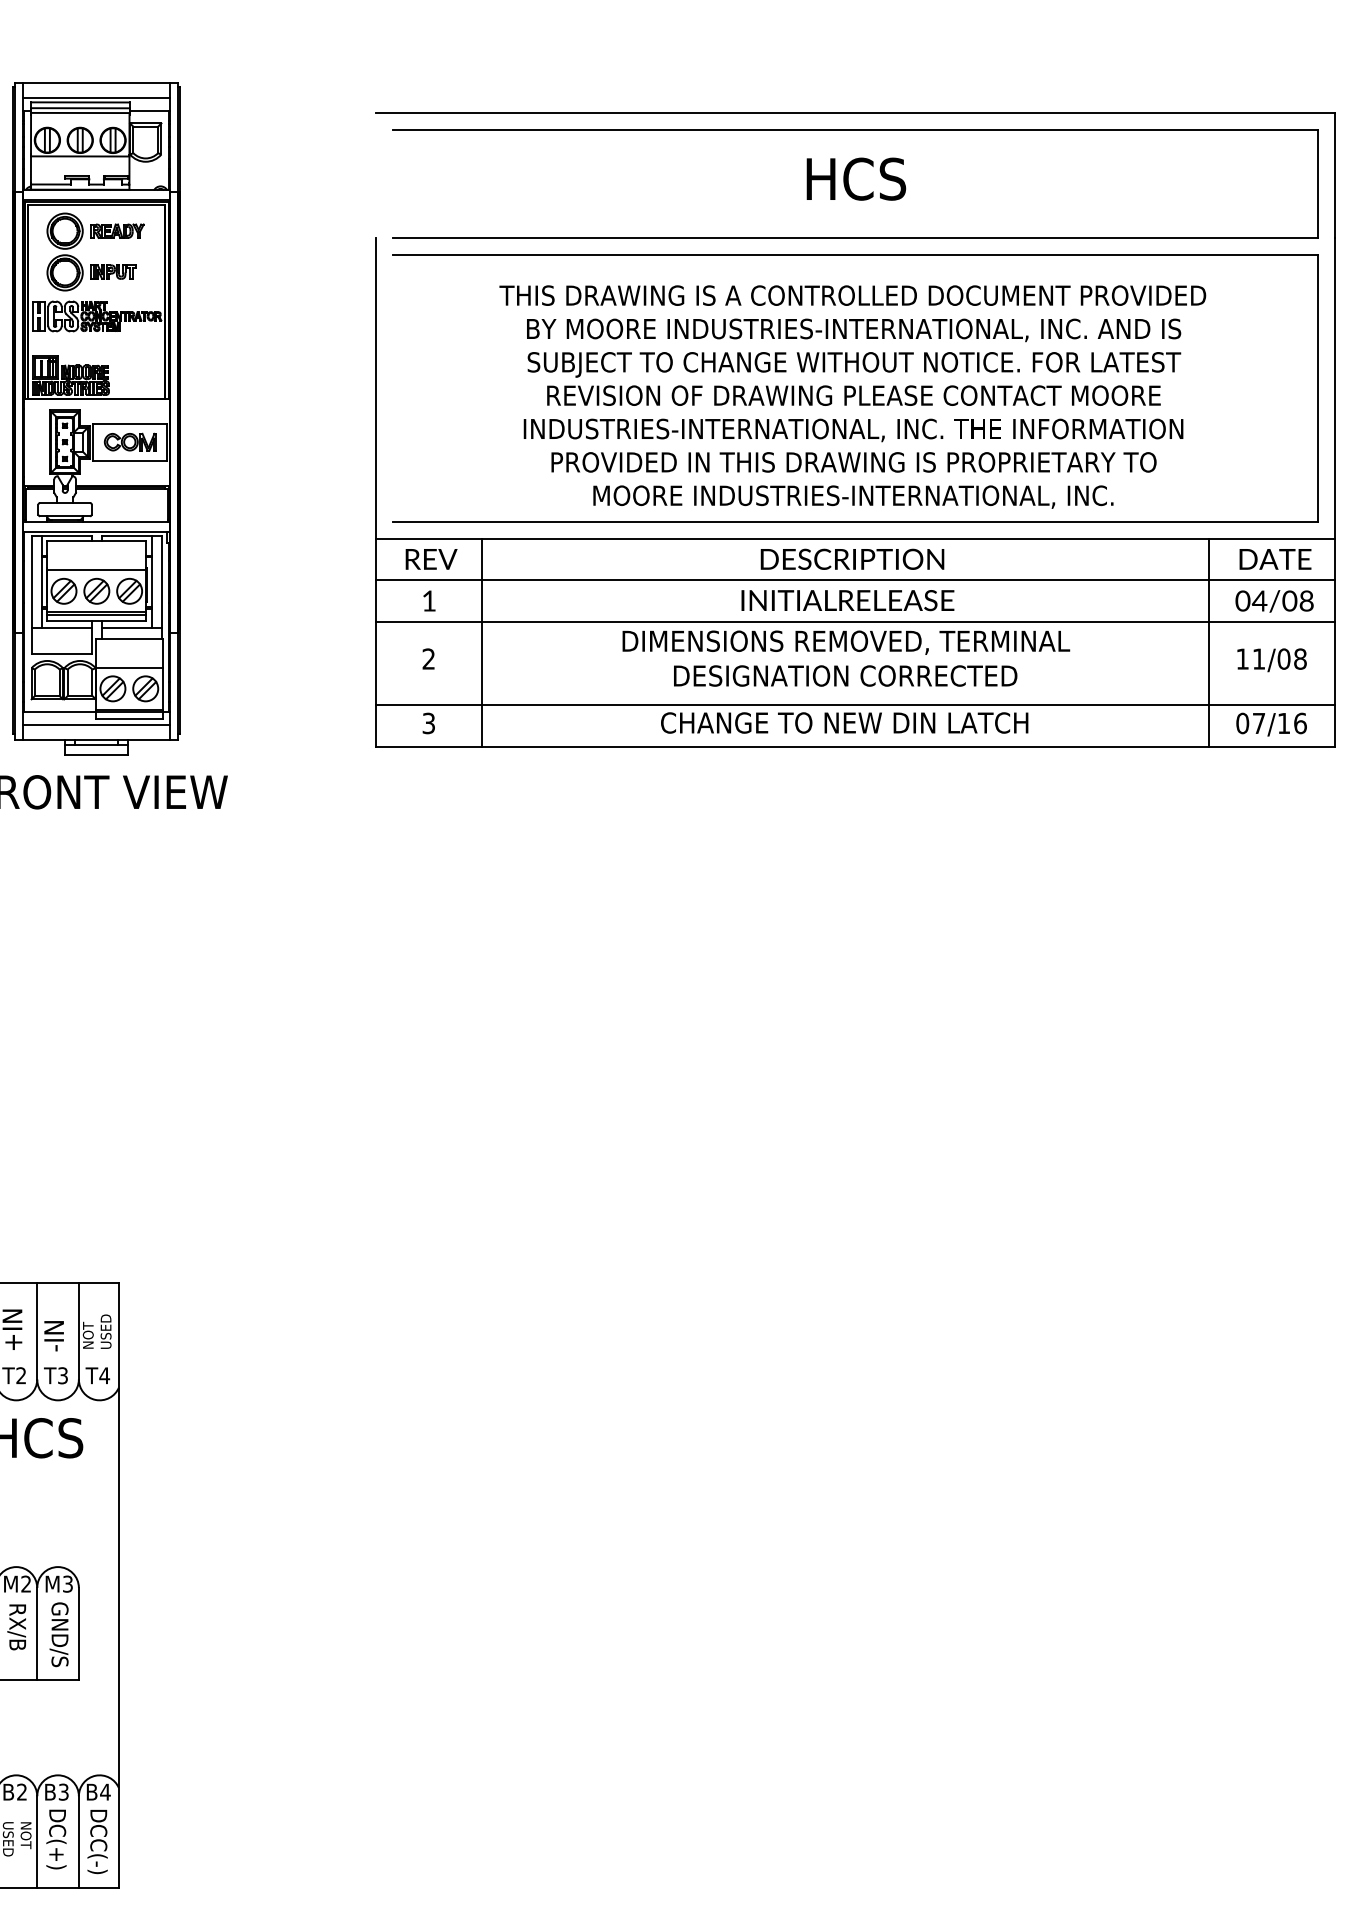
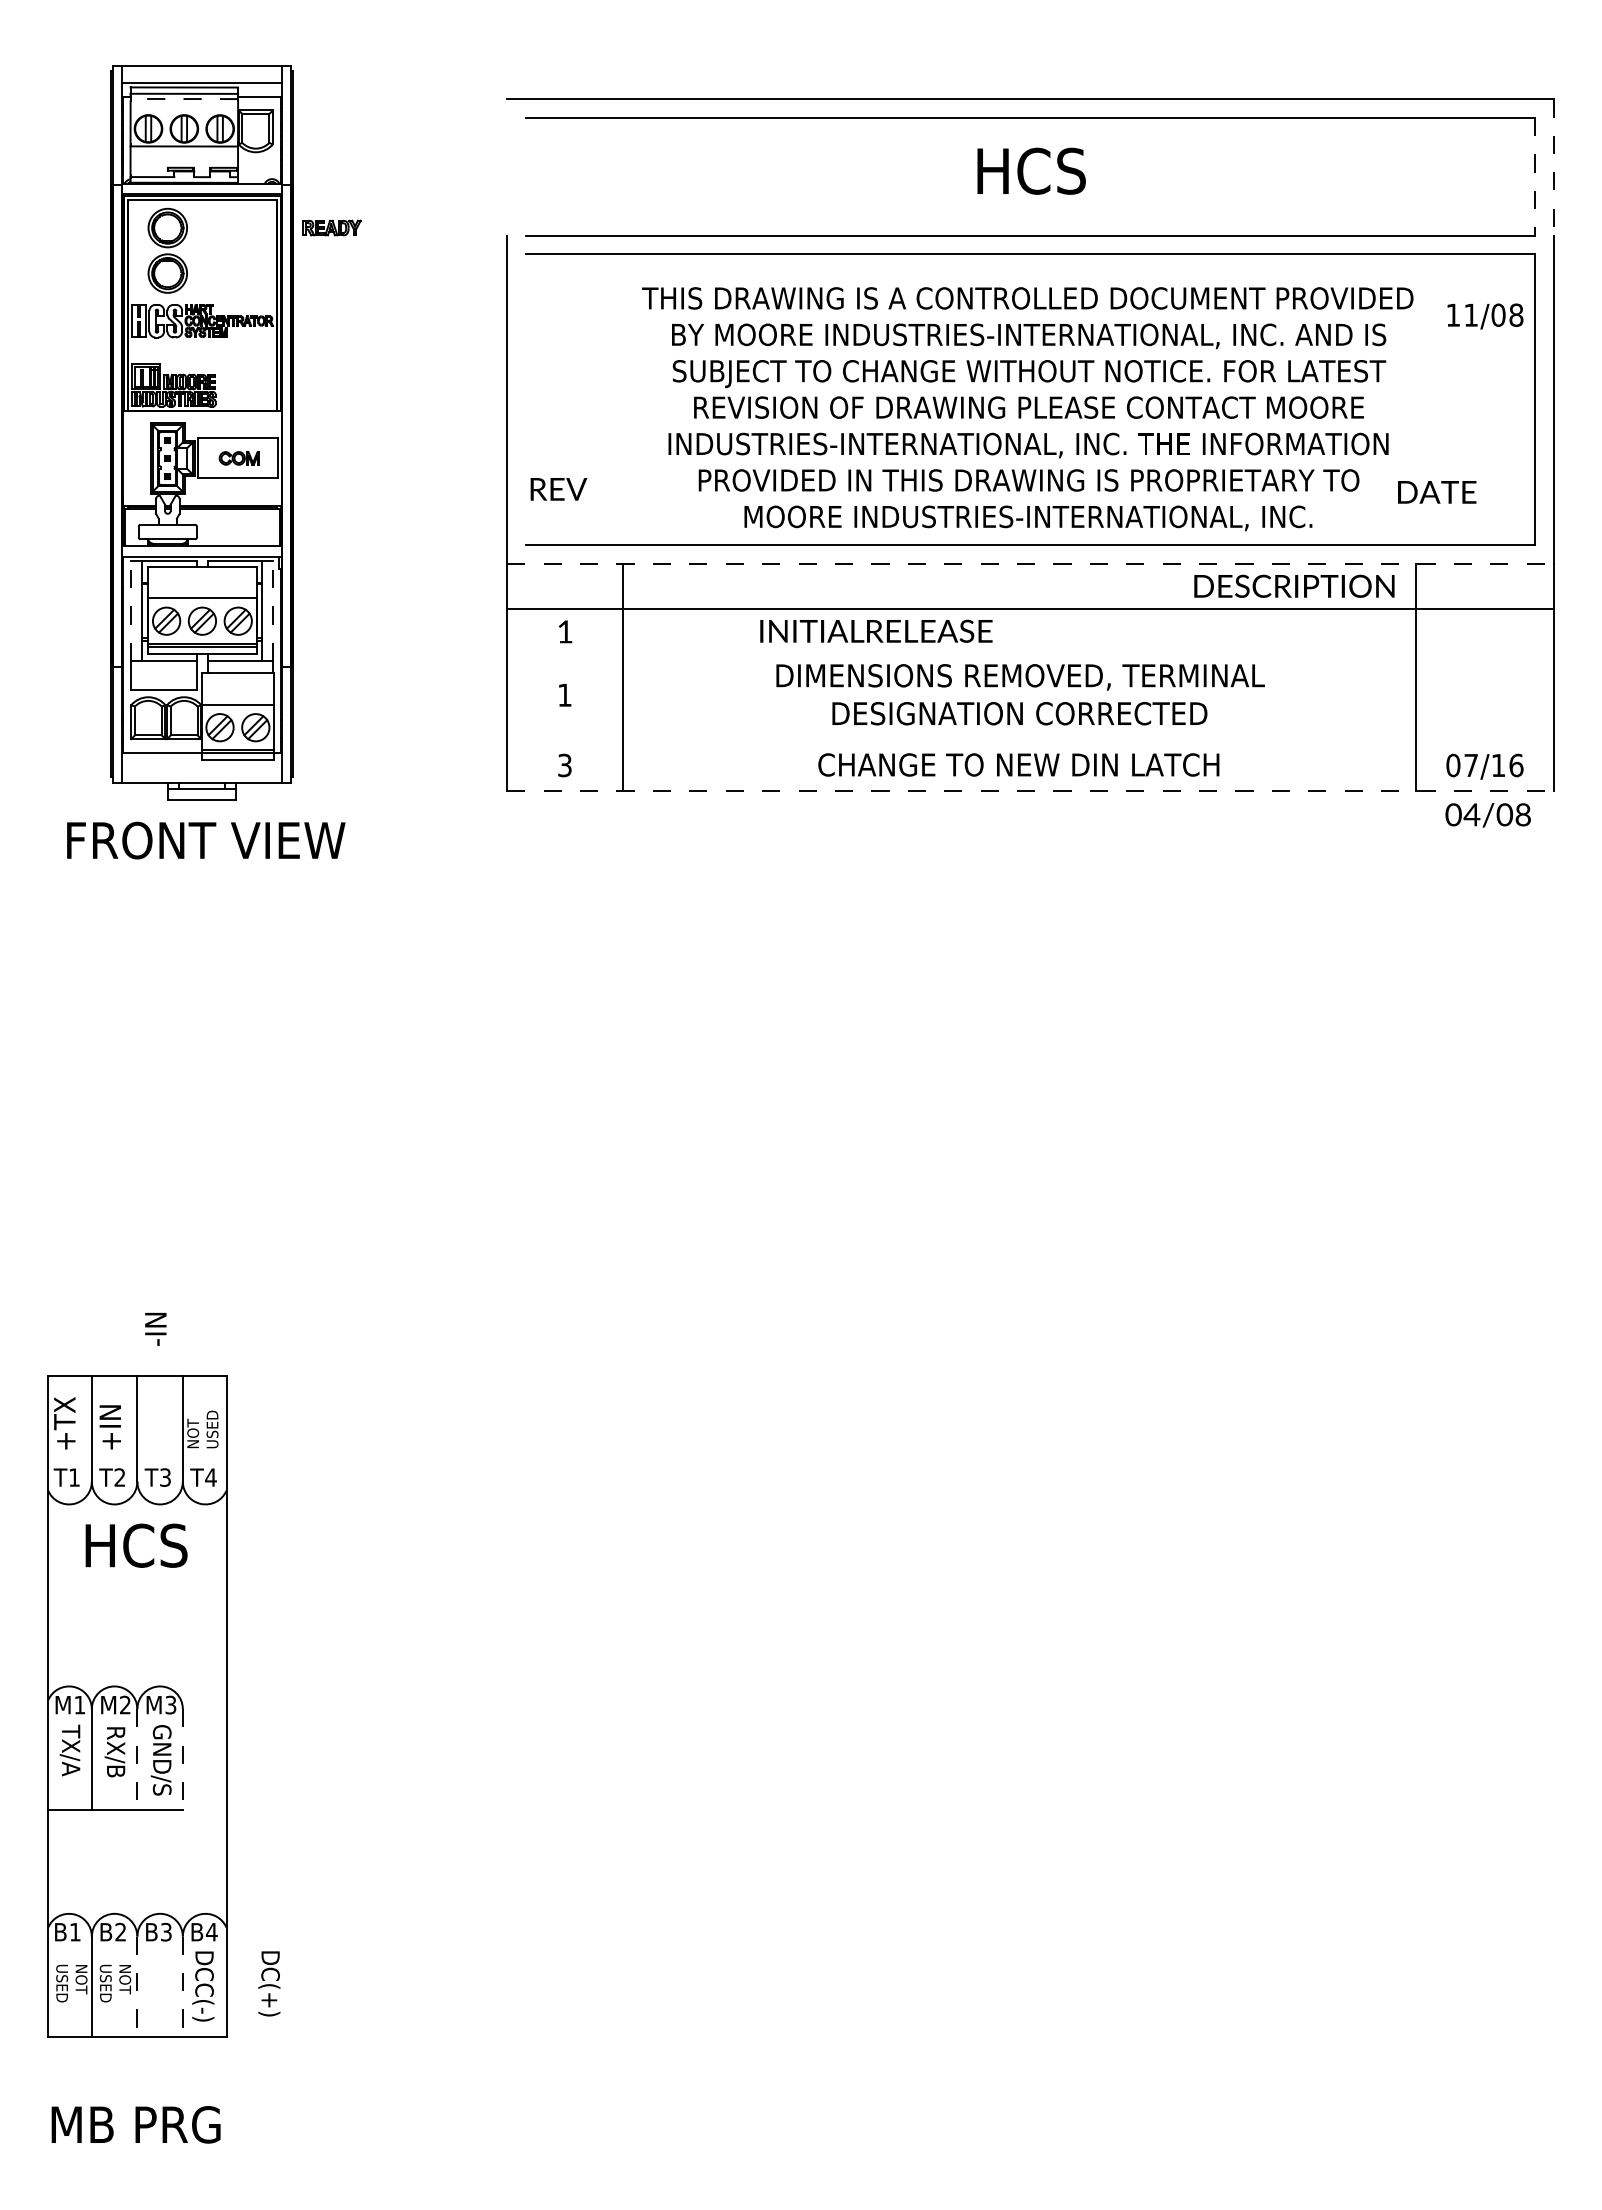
line: (80, 113) -> (184, 99), solid -> dashed
line: (1334, 176) -> (1553, 168), solid -> dashed
line: (1317, 184) -> (1535, 177), solid -> dashed
part: (117, 230) -> (331, 227), moved
part: (113, 271) -> (220, 272), removed
part: (130, 442) -> (239, 458), size x0.7
line: (856, 538) -> (1031, 563), solid -> dashed
text: (852, 558) -> (1294, 585), moved
text: (431, 559) -> (558, 489), moved
text: (1275, 559) -> (1437, 492), moved
line: (31, 581) -> (131, 610), solid -> dashed
line: (161, 581) -> (273, 610), solid -> dashed
text: (848, 599) -> (876, 630), moved
text: (1273, 600) -> (1487, 814), moved
line: (855, 621) -> (1030, 654), removed
text: (428, 658) -> (564, 694), 2 -> 1
text: (1272, 660) -> (1485, 316), moved
line: (855, 705) -> (1030, 745), removed
line: (95, 724) -> (201, 766), removed
line: (856, 747) -> (1031, 791), solid -> dashed
text: (53, 1335) -> (155, 1328), moved
line: (37, 1633) -> (137, 1759), solid -> dashed
line: (78, 1633) -> (182, 1759), solid -> dashed
text: (56, 1839) -> (269, 1983), moved
line: (37, 1842) -> (137, 1987), solid -> dashed
line: (78, 1842) -> (182, 1987), solid -> dashed

